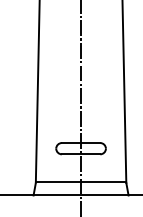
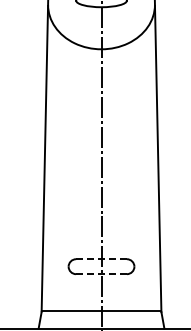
line: (81, 143) -> (101, 259), solid -> dashed
line: (81, 154) -> (101, 274), solid -> dashed

